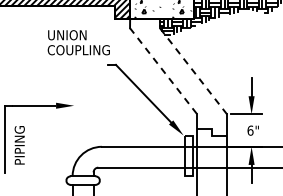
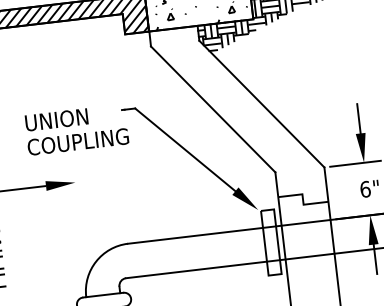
text: (78, 42) -> (76, 129), moved
line: (163, 70) -> (213, 108), dashed -> solid
line: (193, 71) -> (261, 104), dashed -> solid

